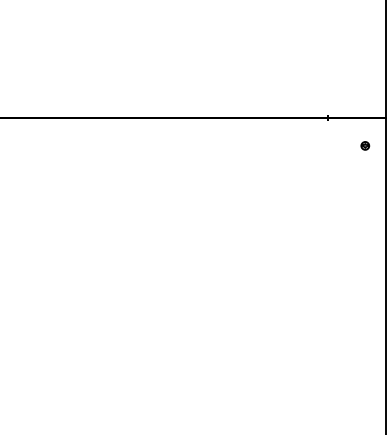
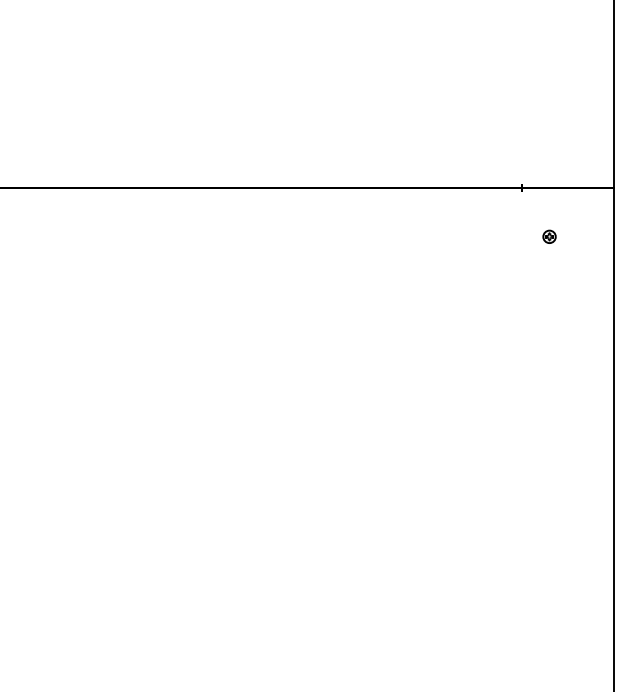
part: (365, 145) -> (549, 236), moved

